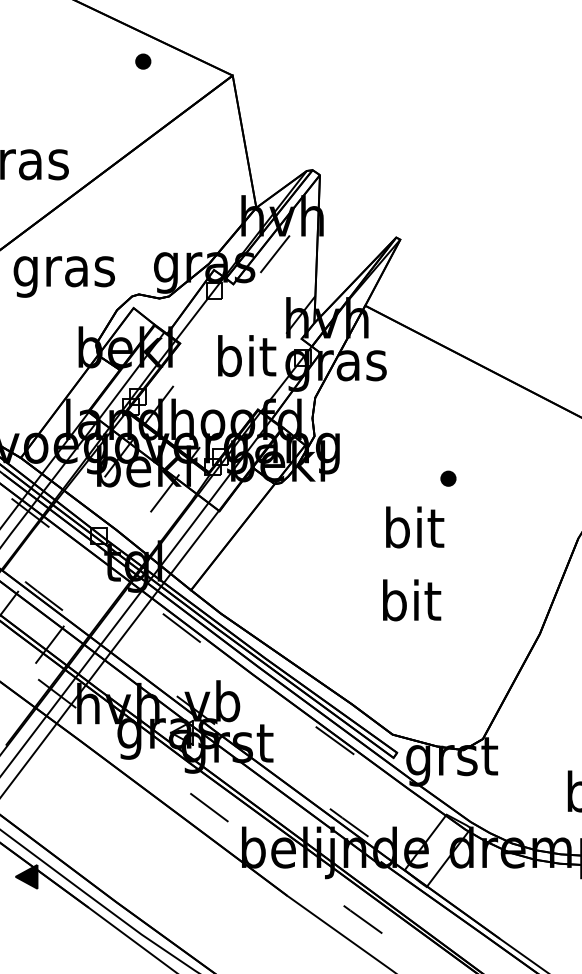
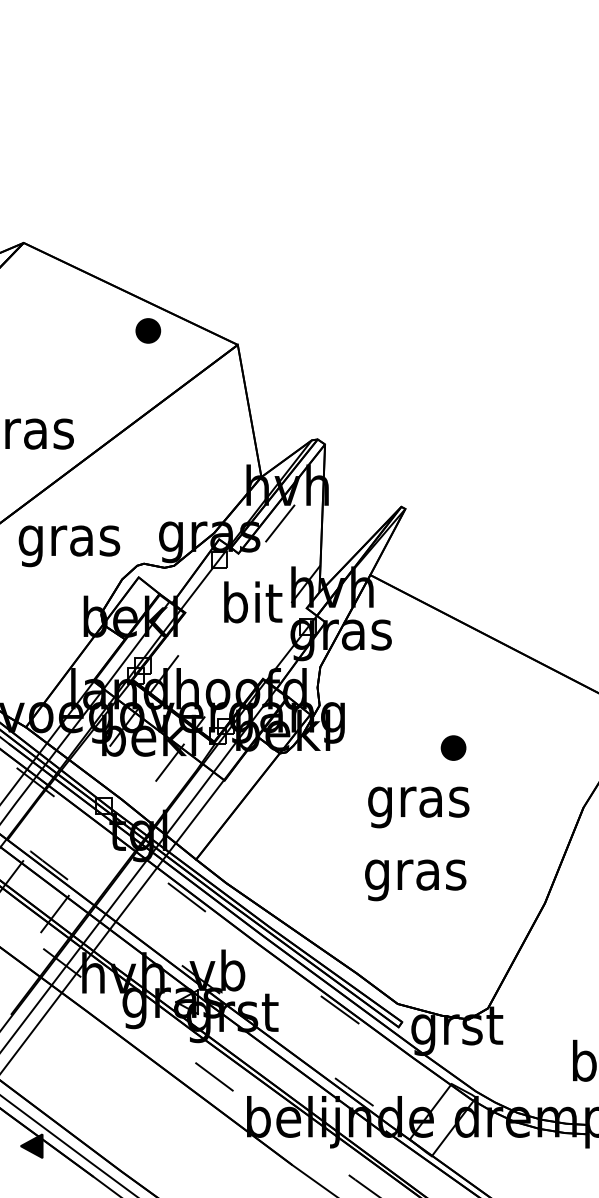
part: (143, 61) -> (148, 330), size x1.67
text: (247, 356) -> (253, 602), moved
part: (448, 478) -> (453, 747), size x1.67
text: (413, 532) -> (418, 801), bit -> gras
text: (410, 605) -> (415, 874), bit -> gras

